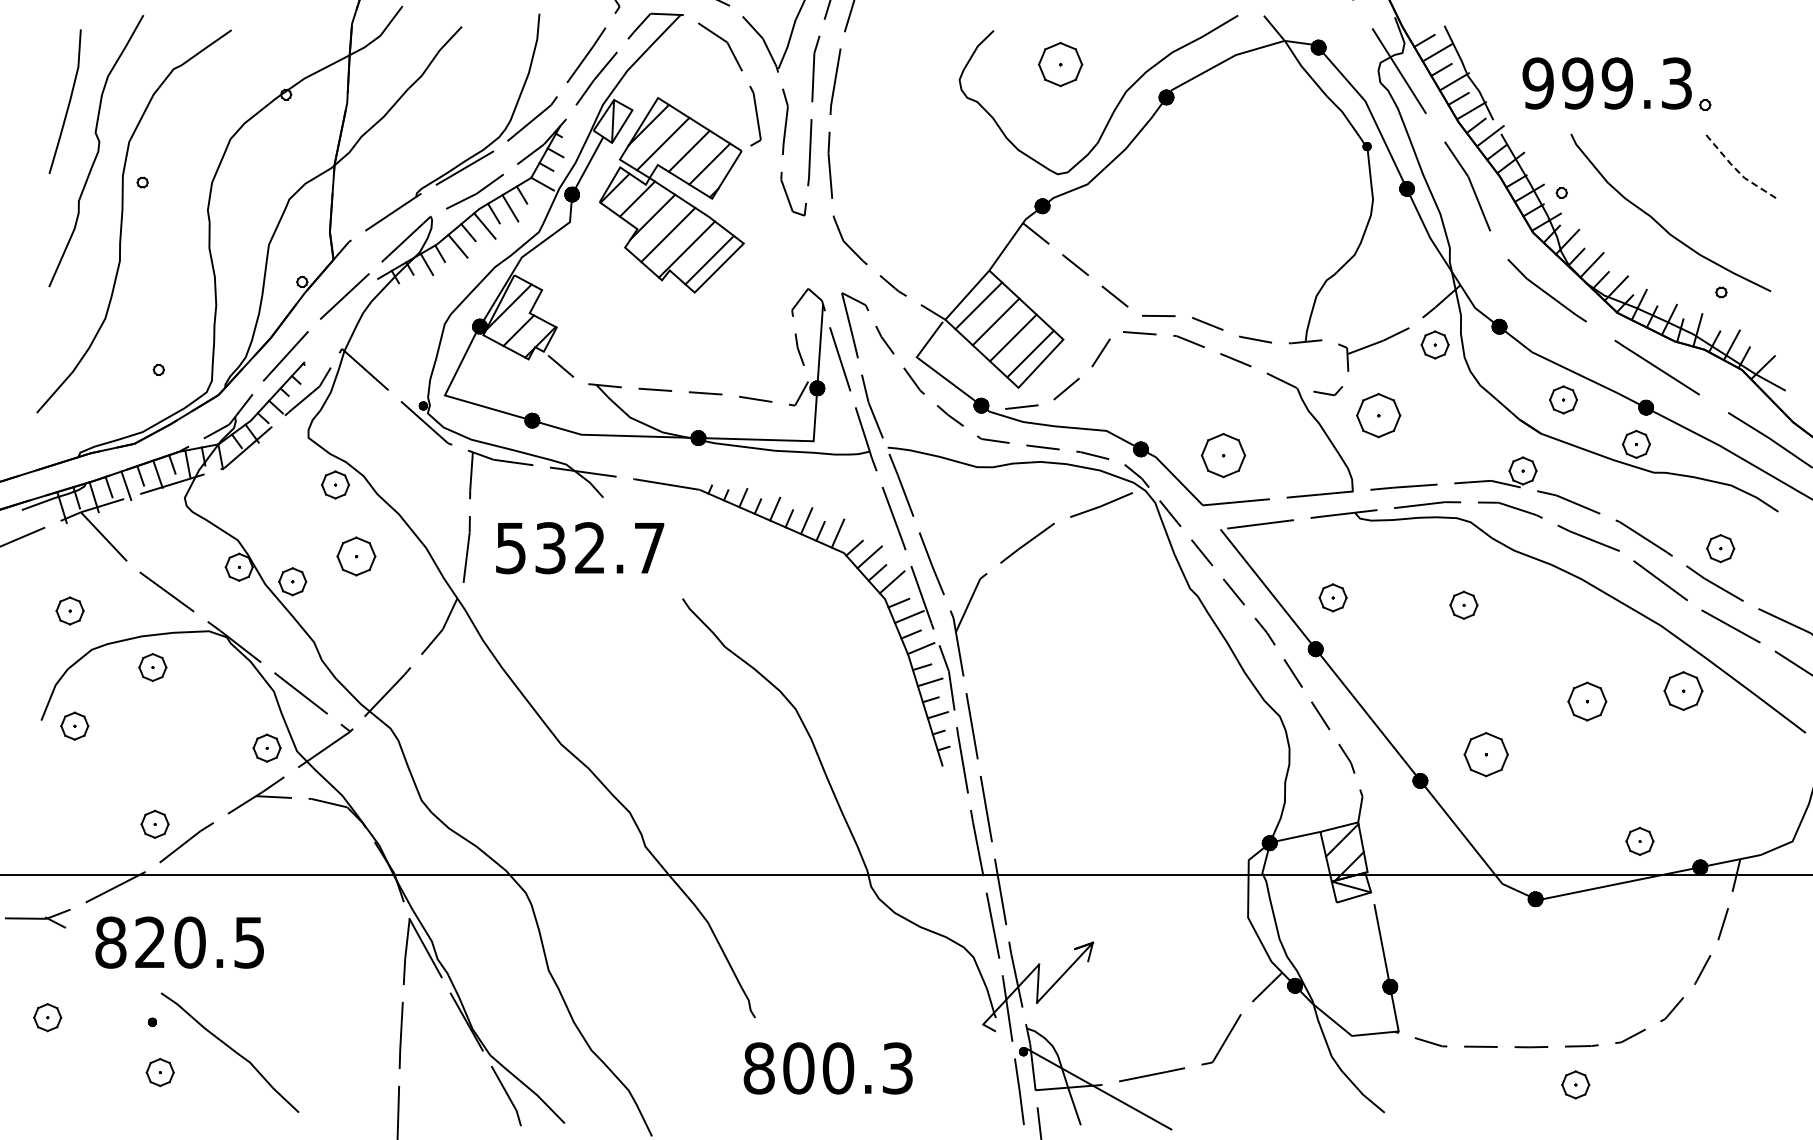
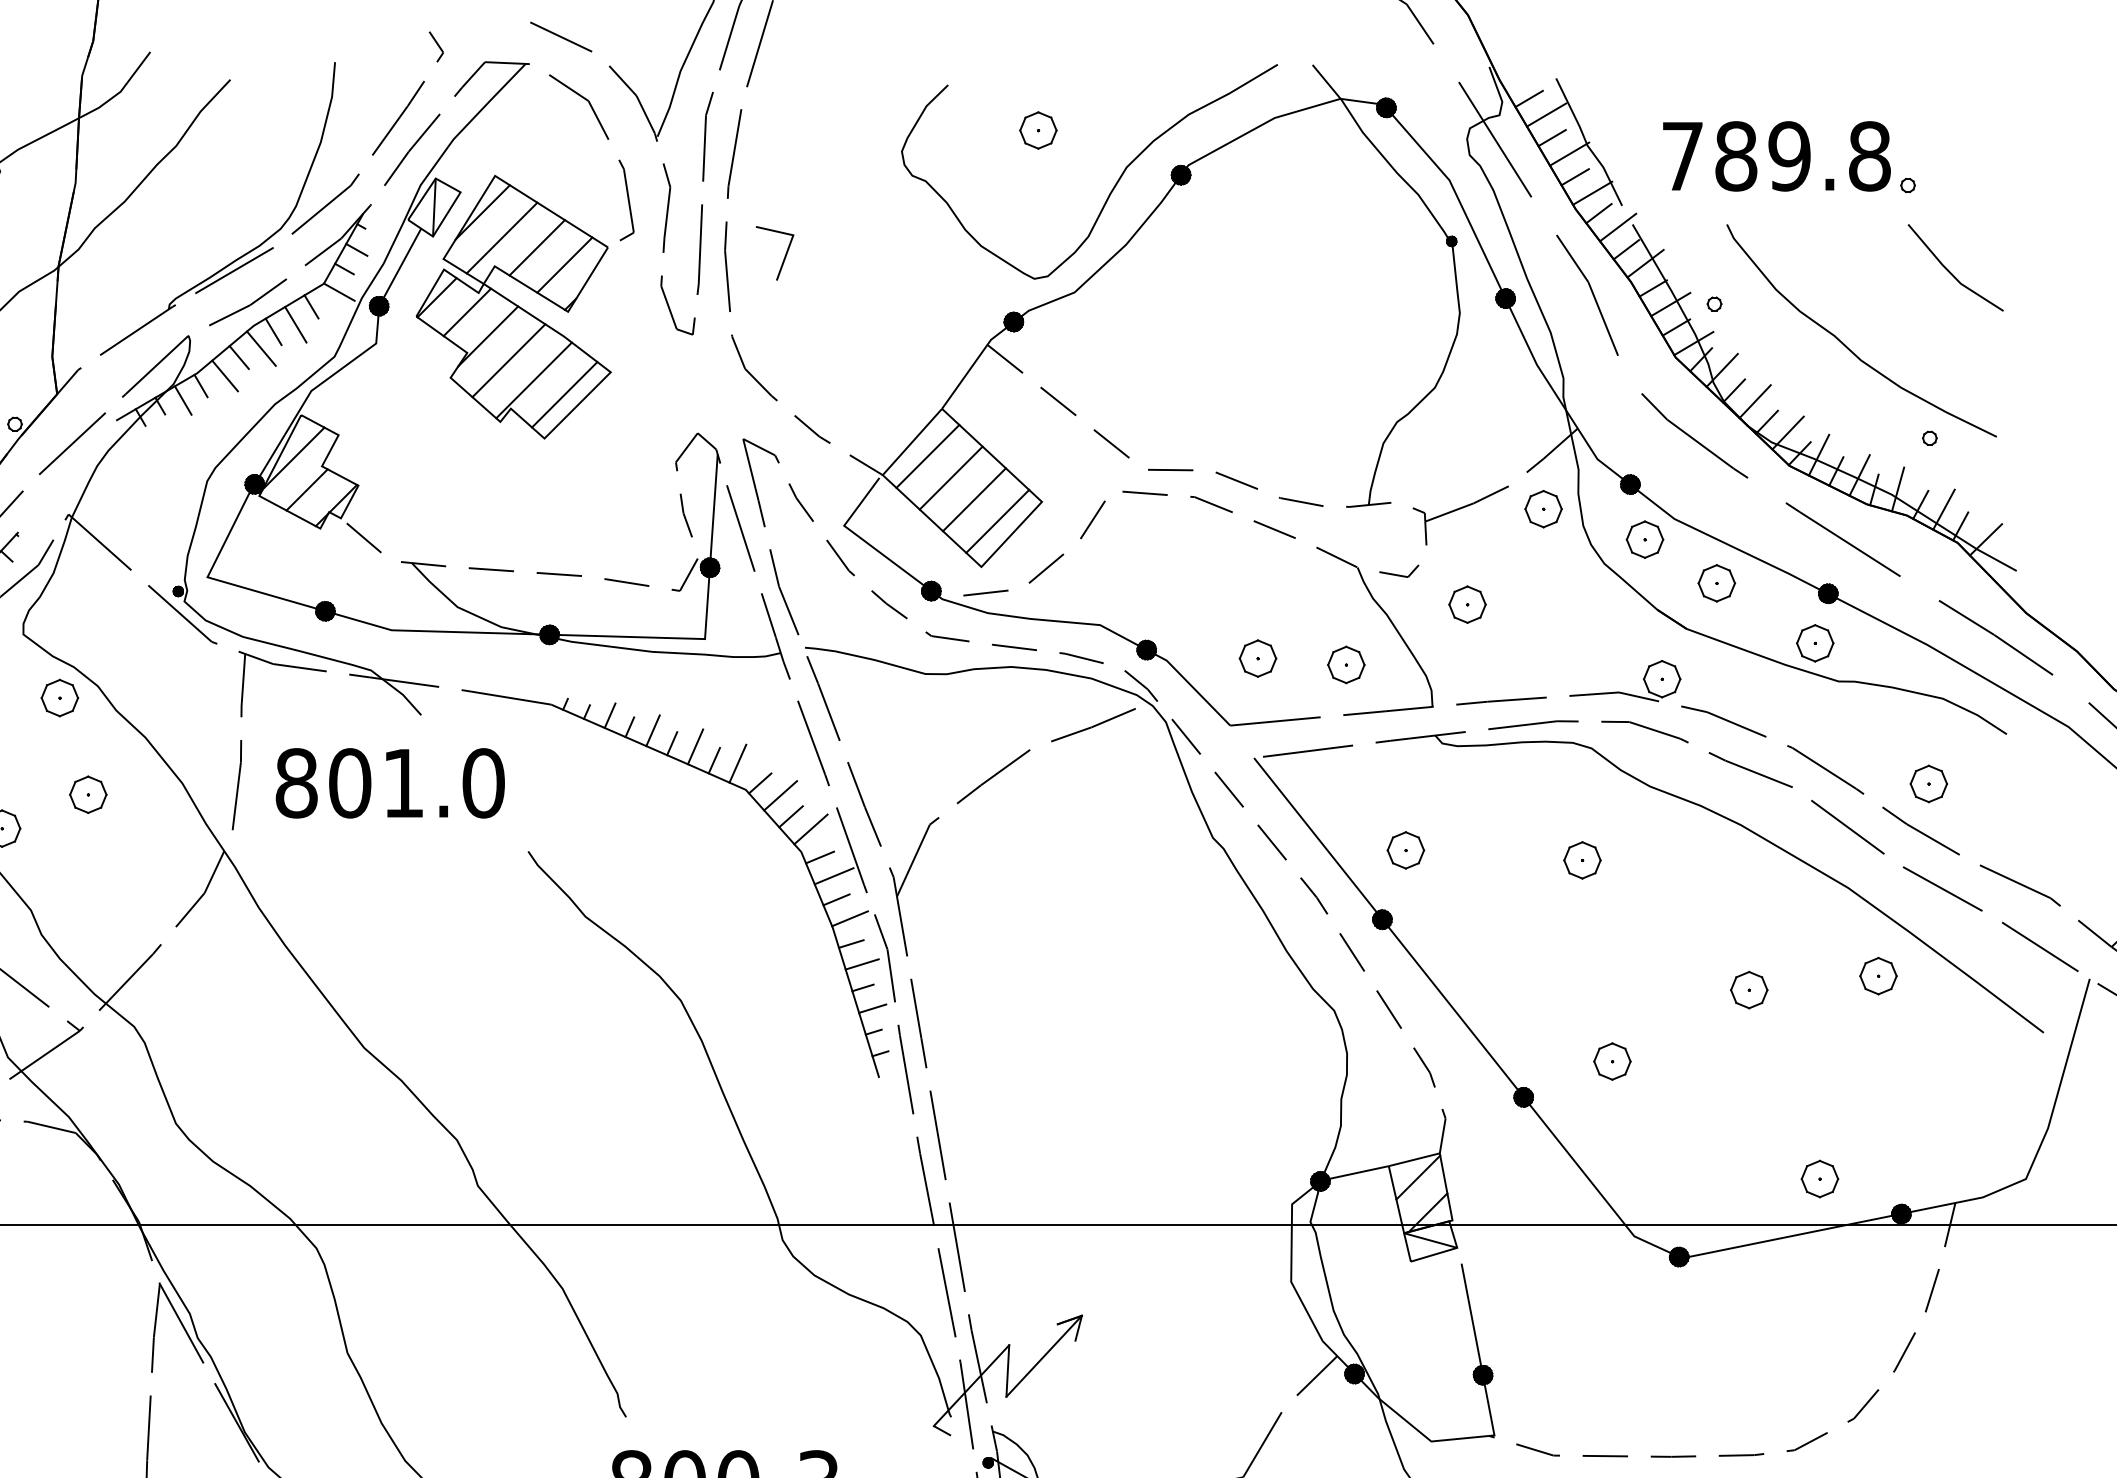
part: (1060, 63) -> (1038, 129), size x0.62
text: (1607, 83) -> (1776, 156), 999.3 -> 789.8
line: (872, 156) -> (784, 254), added
line: (1736, 170) -> (1950, 273), dashed -> solid
part: (1509, 367) -> (1643, 539), added
part: (1378, 415) -> (1467, 604), size x0.62
part: (1223, 455) -> (1258, 658), size x0.62
part: (1288, 460) -> (1345, 665), added
text: (580, 548) -> (390, 783), 532.7 -> 801.0
part: (356, 556) -> (88, 794), size x0.71
part: (1682, 690) -> (1877, 975), size x0.71
part: (1587, 700) -> (1749, 988), size x0.71
part: (1485, 753) -> (1611, 1060), size x0.62

